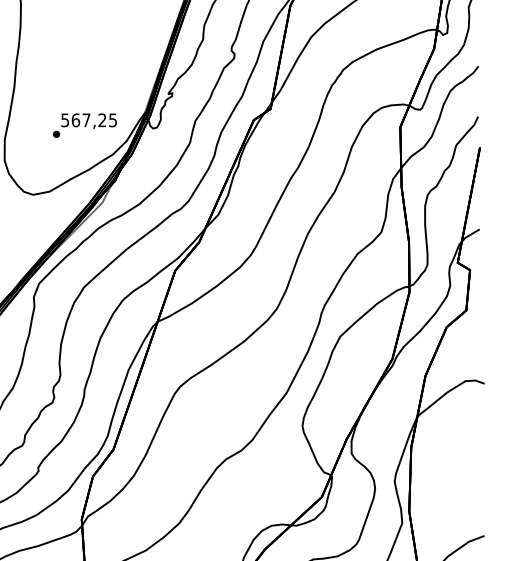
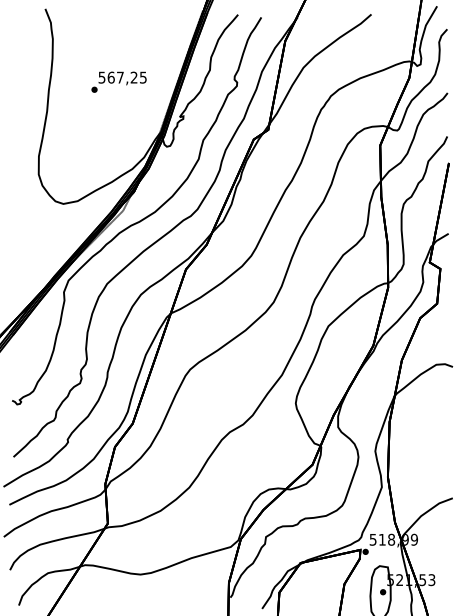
text: (84, 124) -> (118, 81), moved

